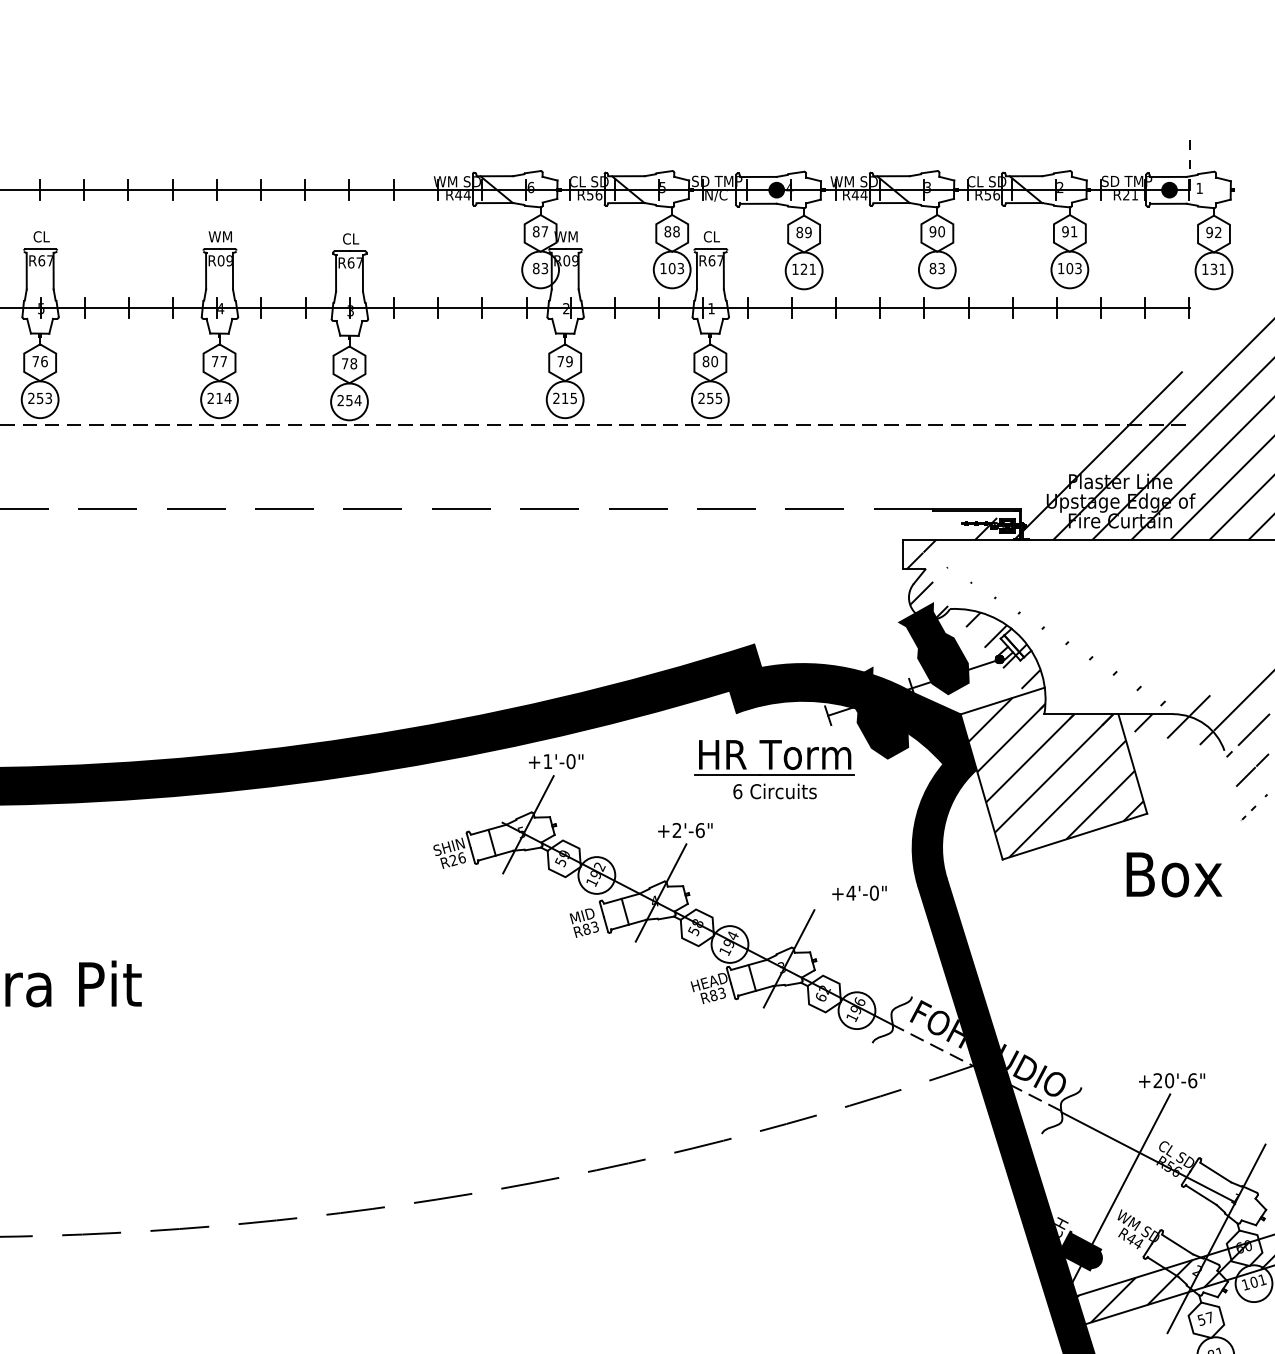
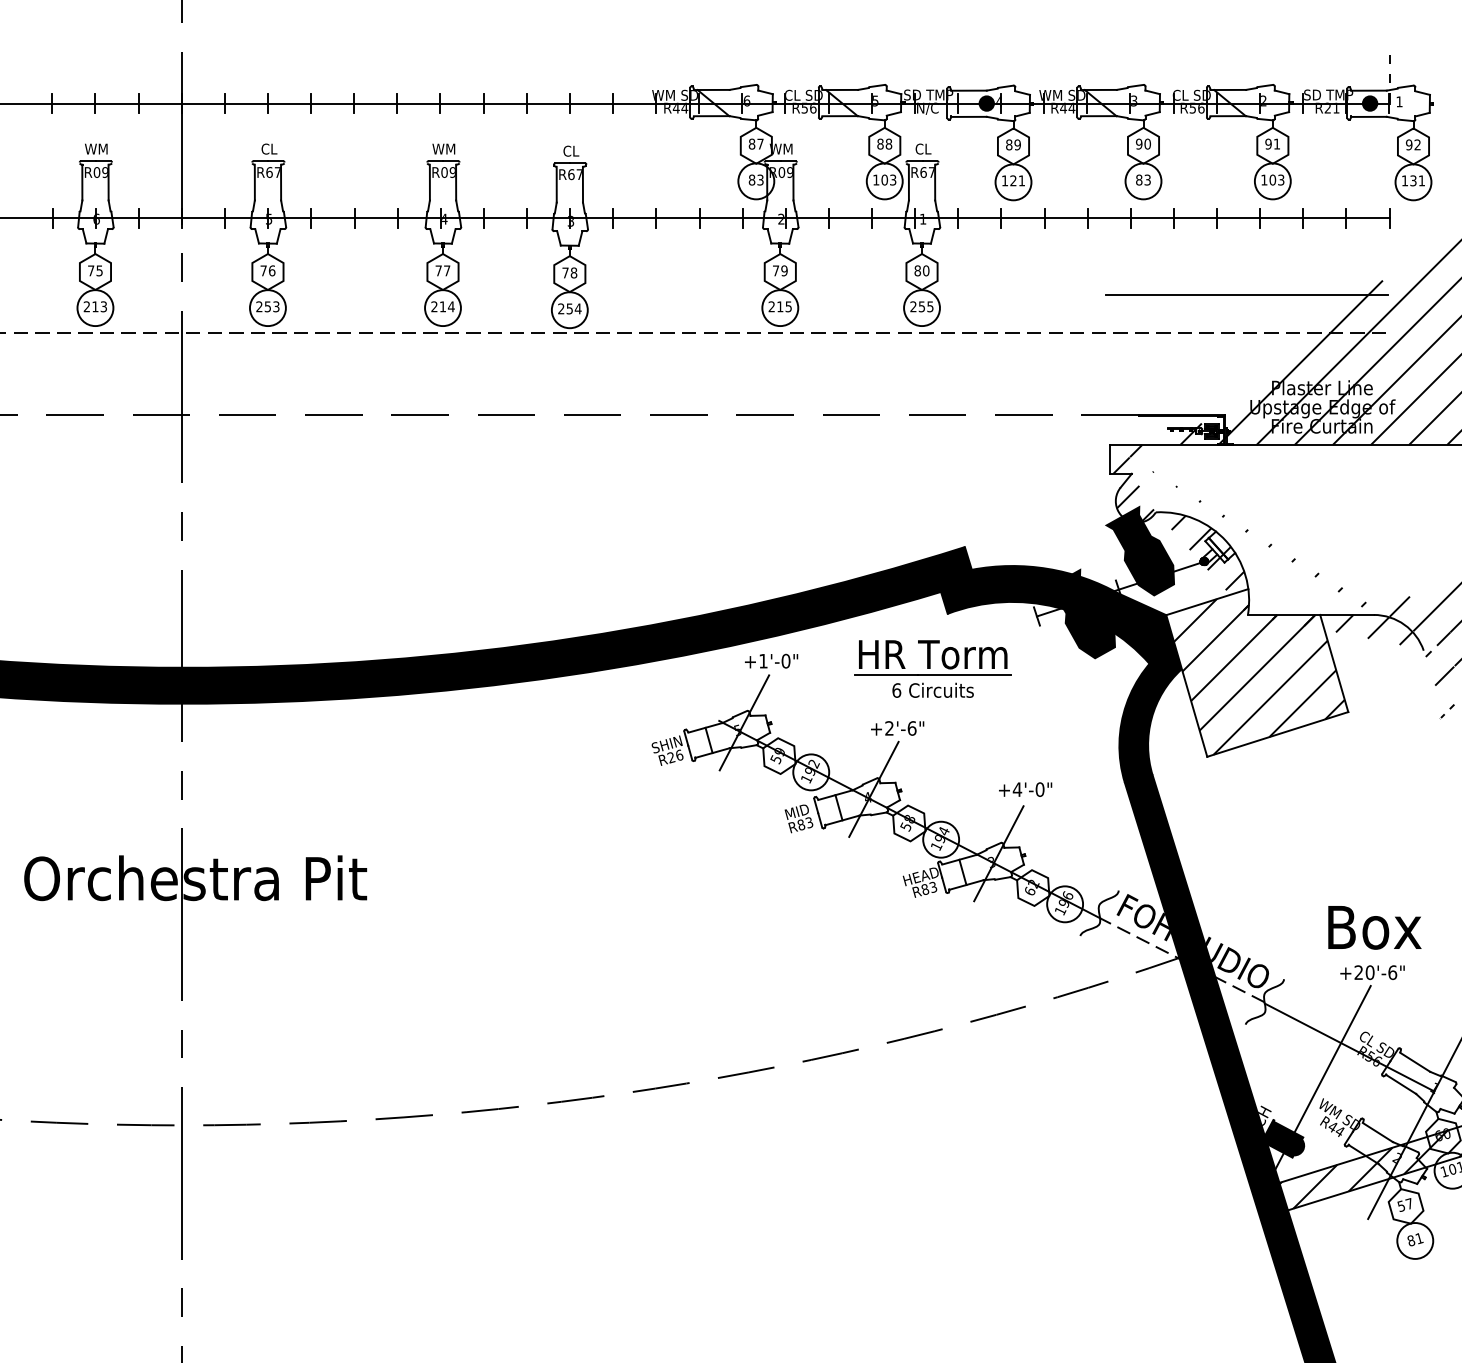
line: (1042, 386) -> (1246, 295), added
part: (774, 769) -> (932, 668), moved
text: (1174, 874) -> (1374, 927), moved
text: (859, 893) -> (1025, 789), moved

